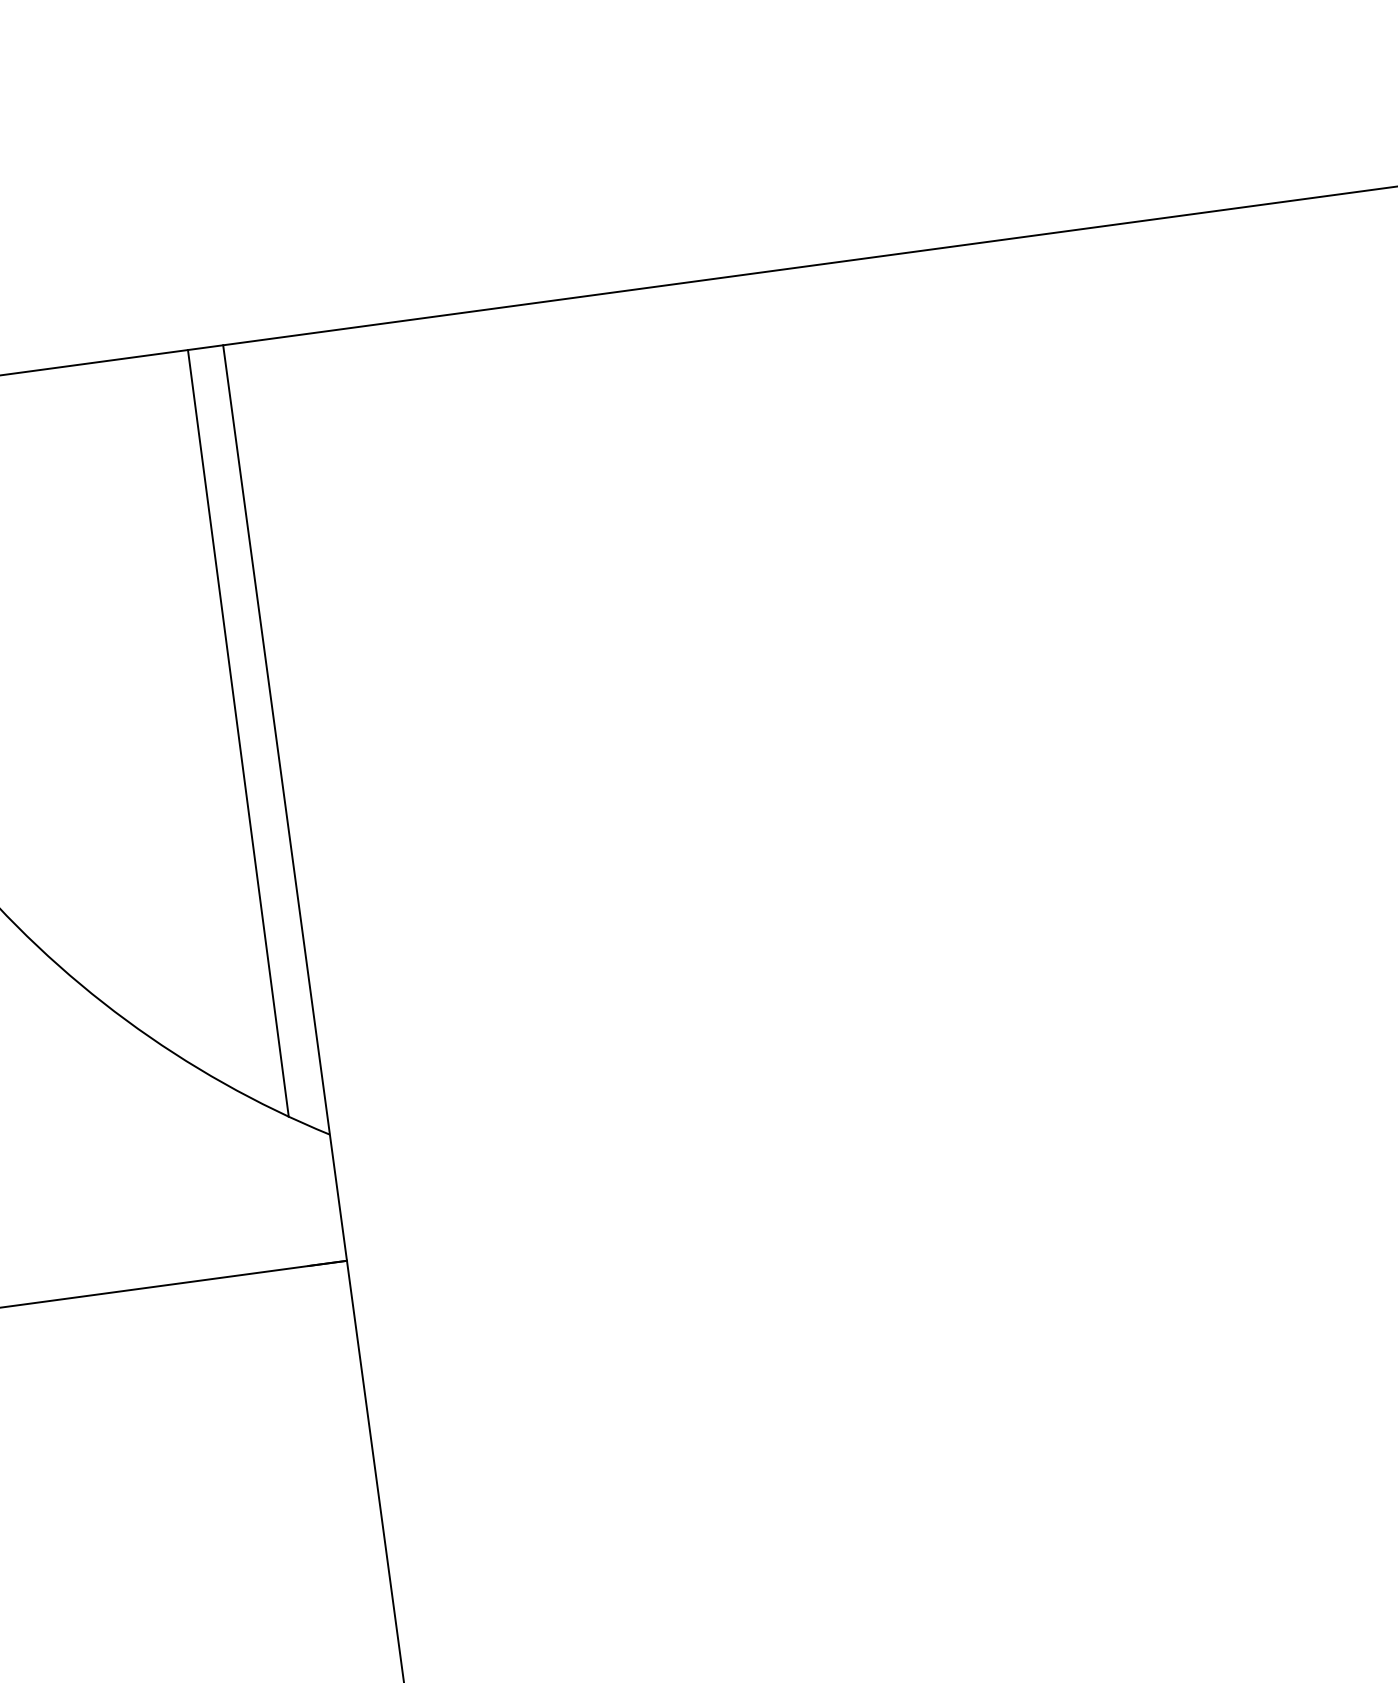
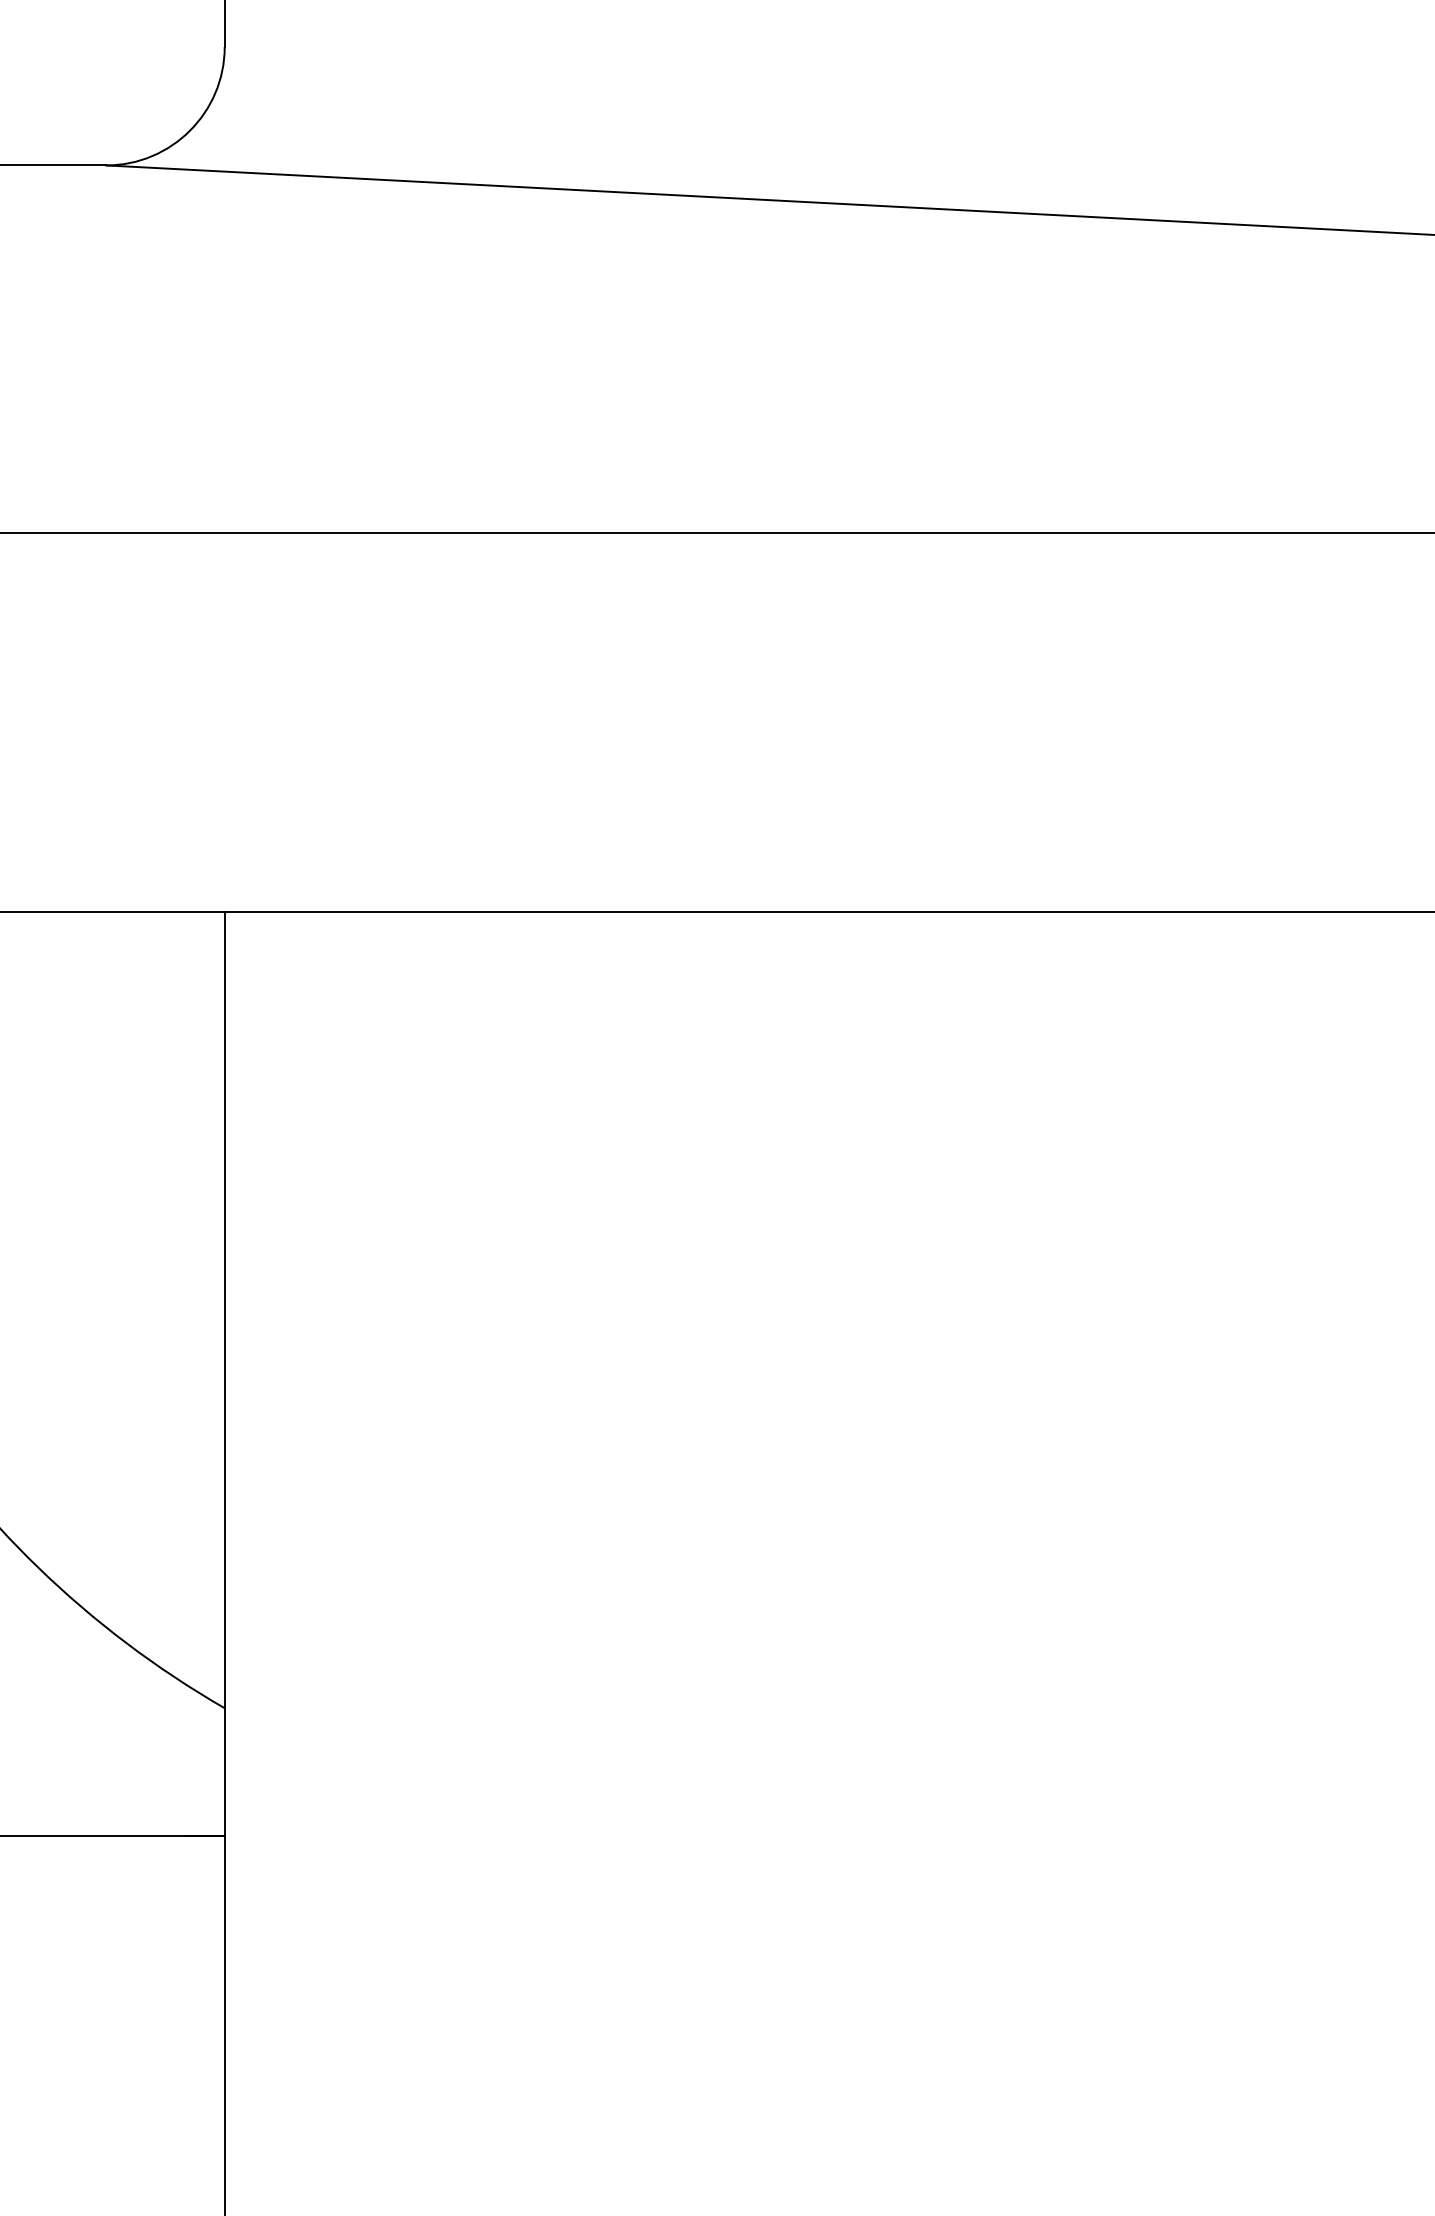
line: (238, 732) -> (187, 1297), removed

